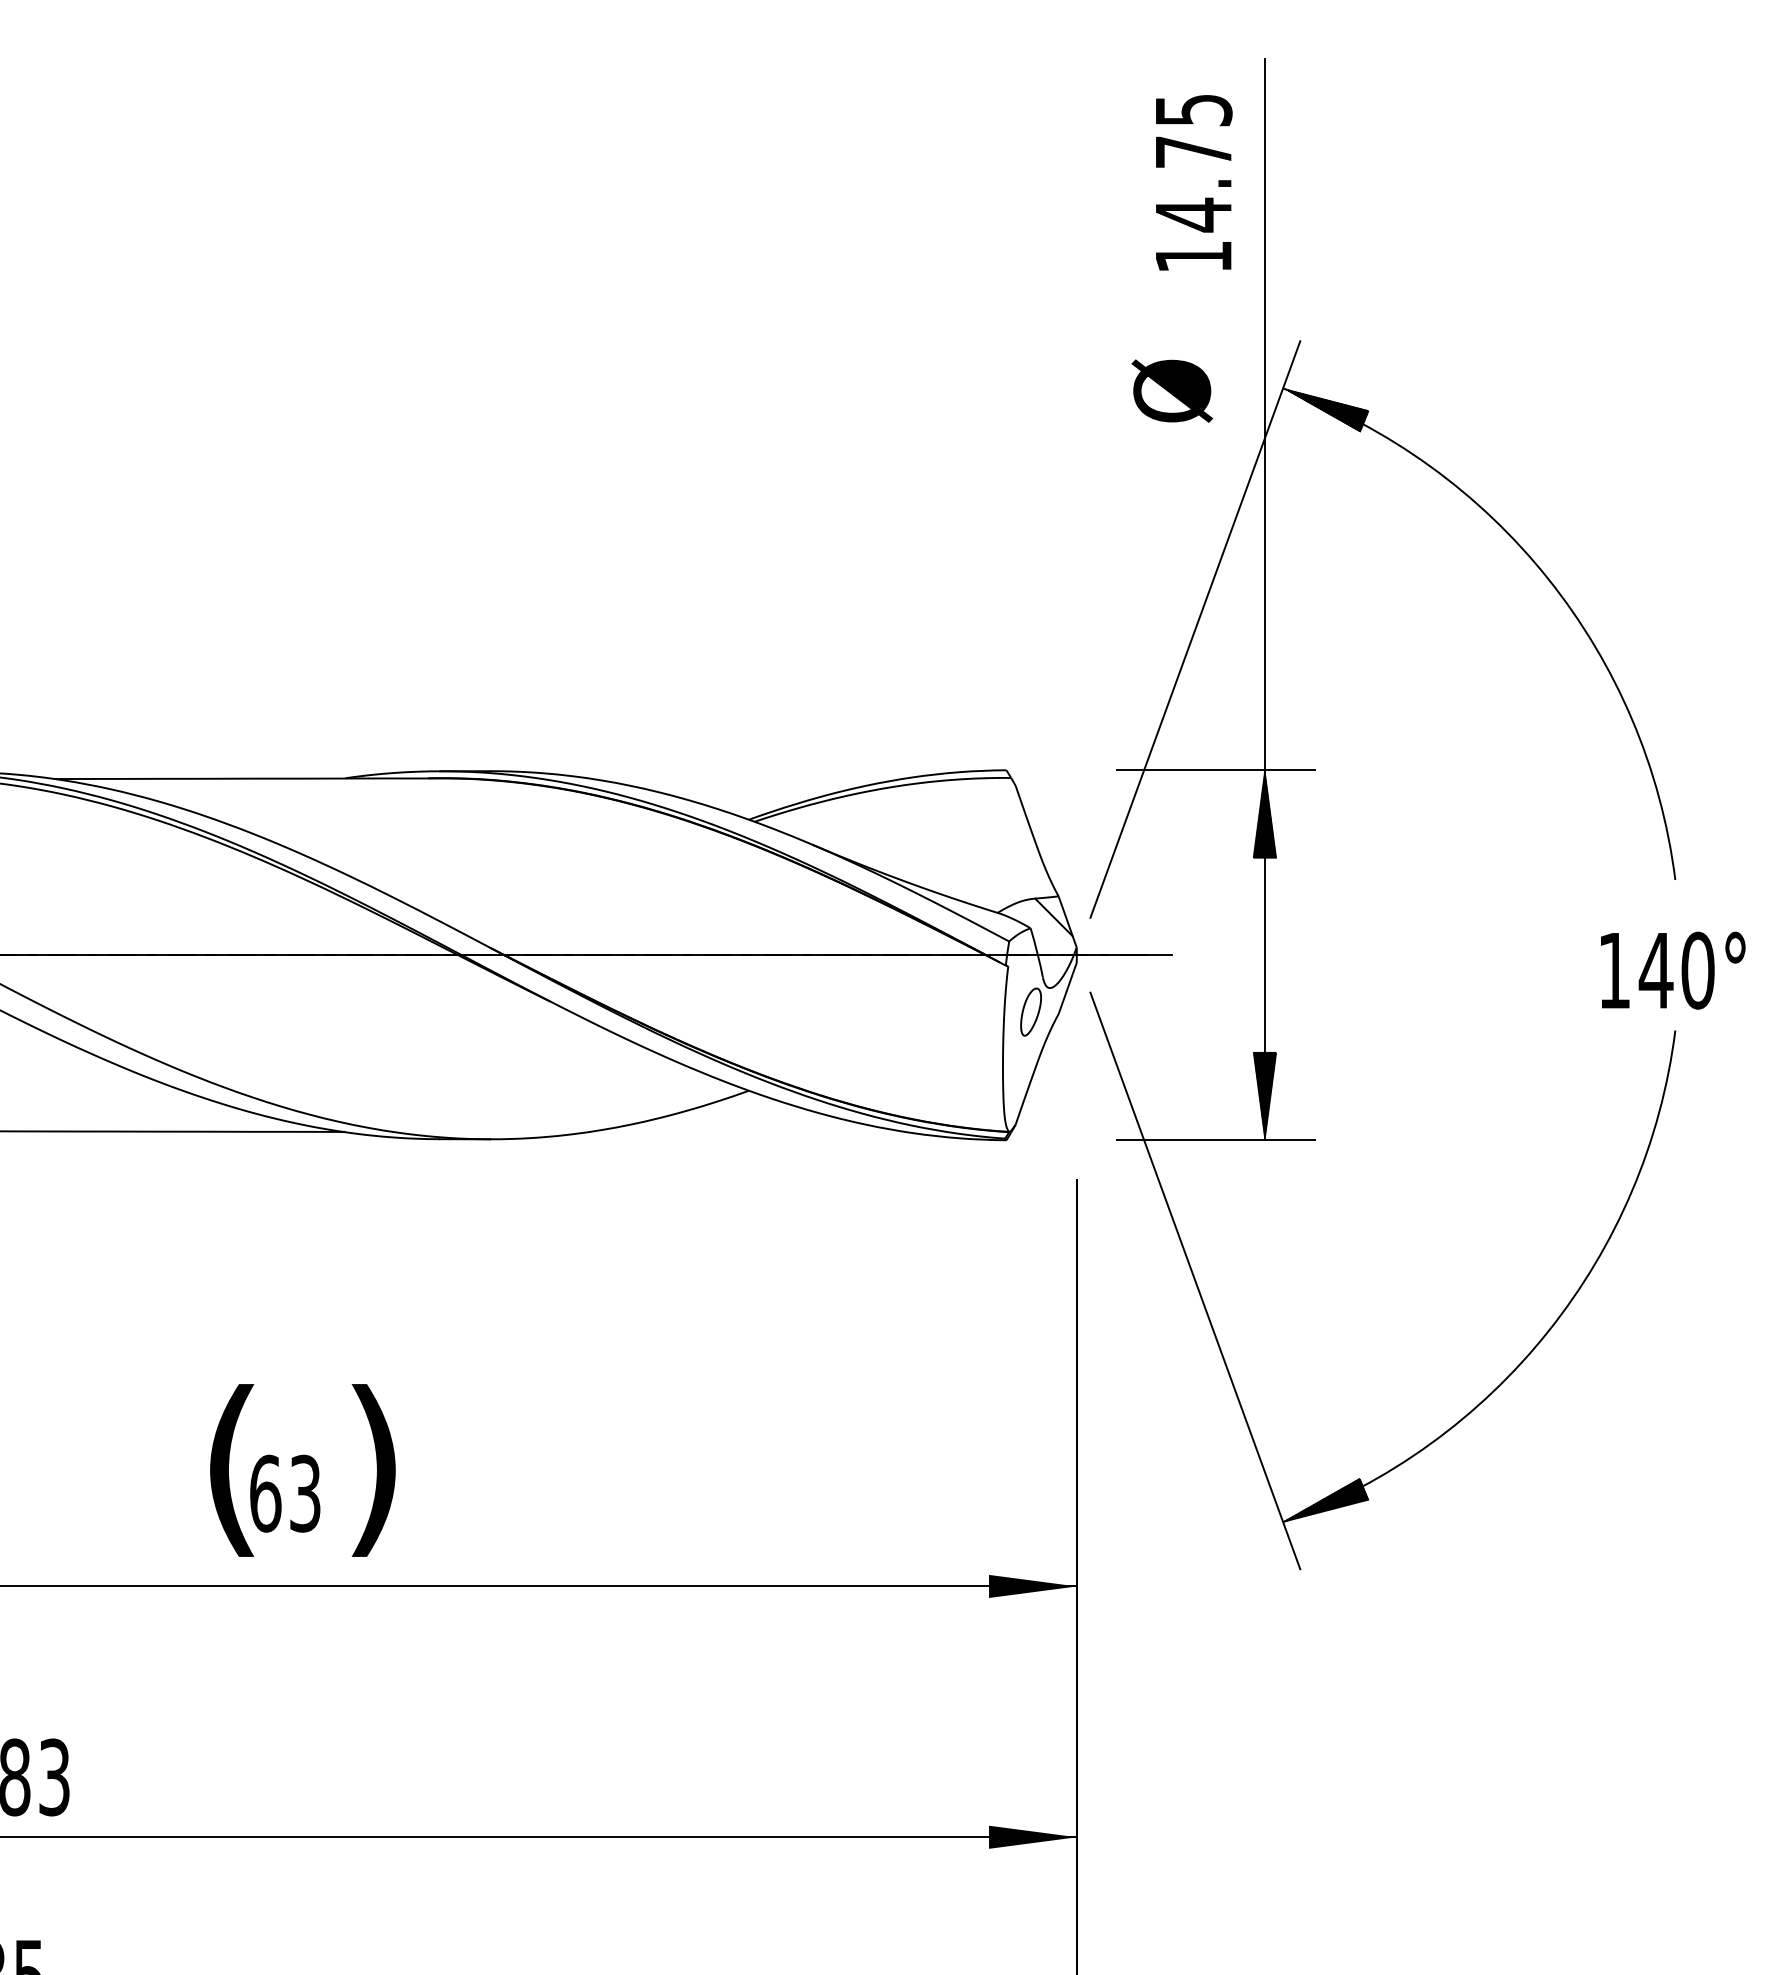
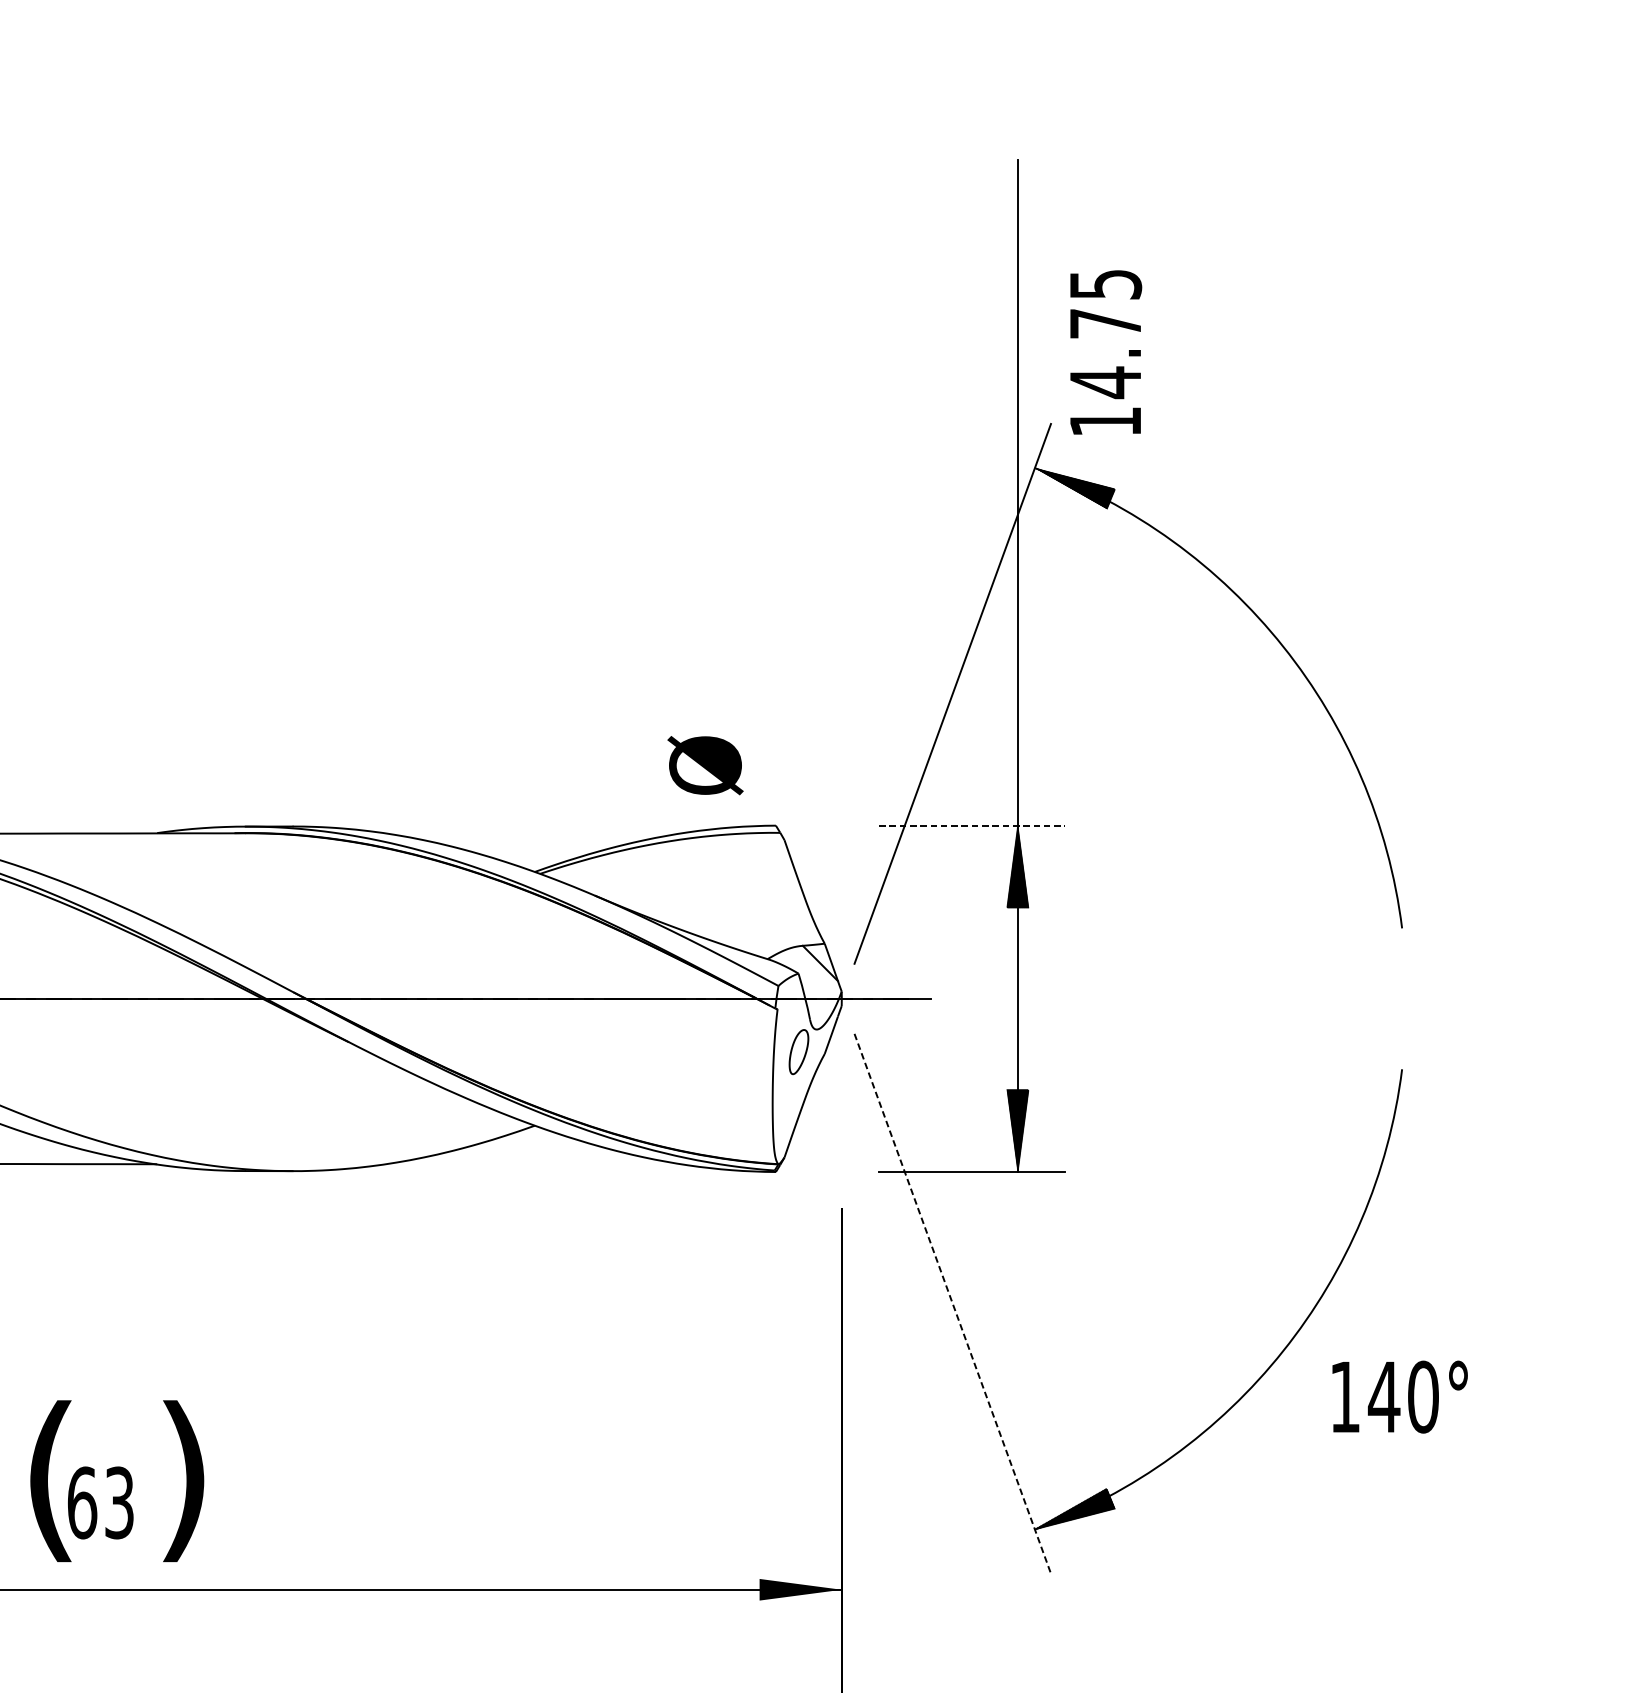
text: (1194, 182) -> (1106, 352), moved
text: (1172, 390) -> (705, 765), moved
line: (1216, 770) -> (972, 825), solid -> dashed
text: (1673, 970) -> (1400, 1396), moved
line: (1195, 1280) -> (952, 1303), solid -> dashed

